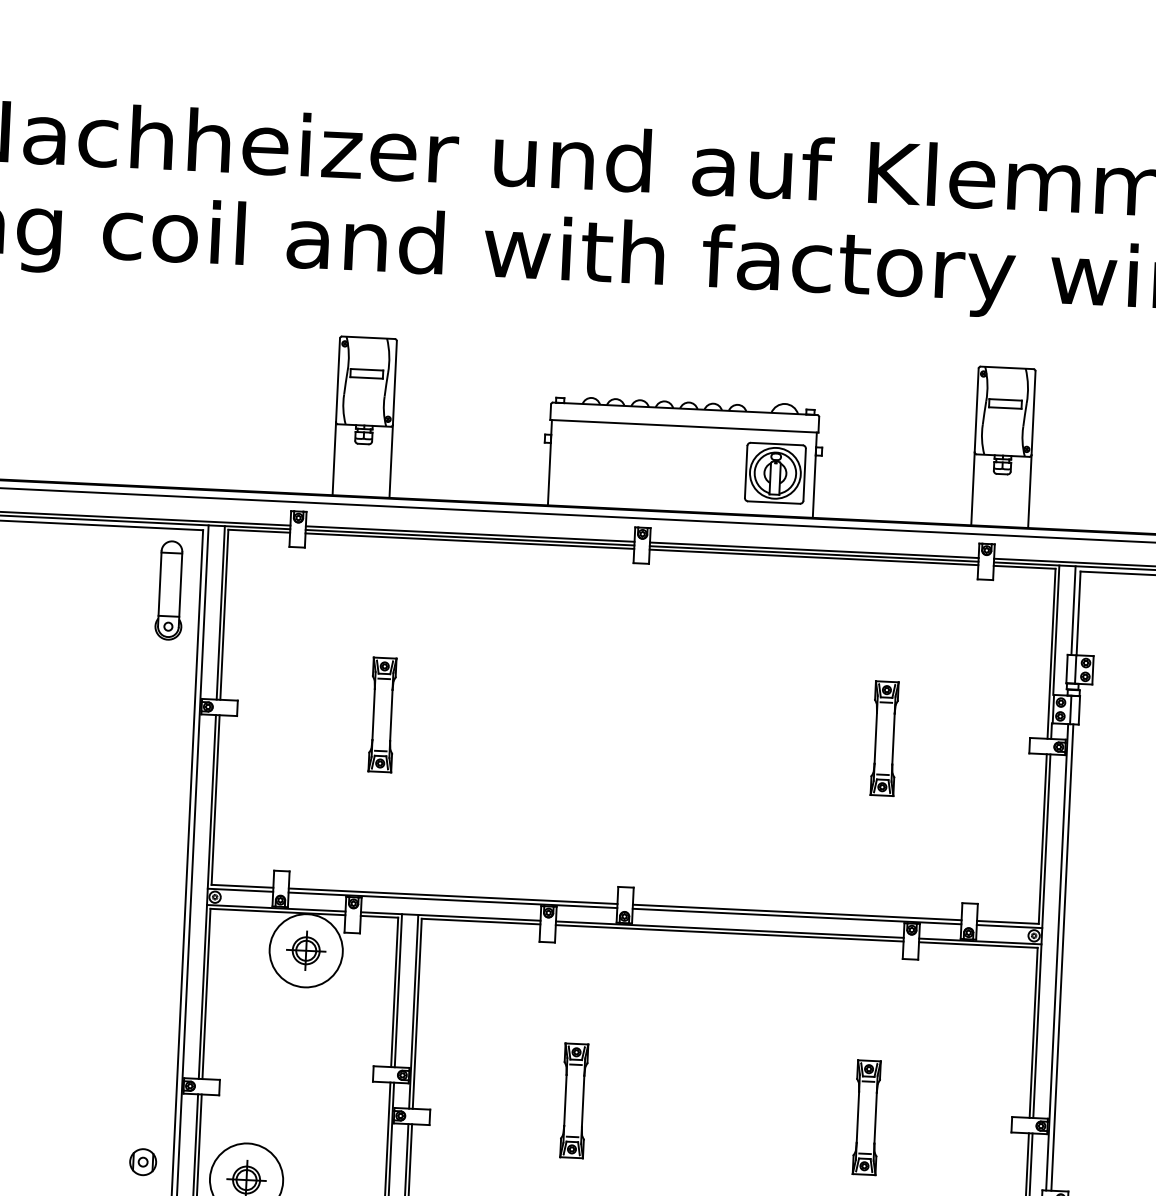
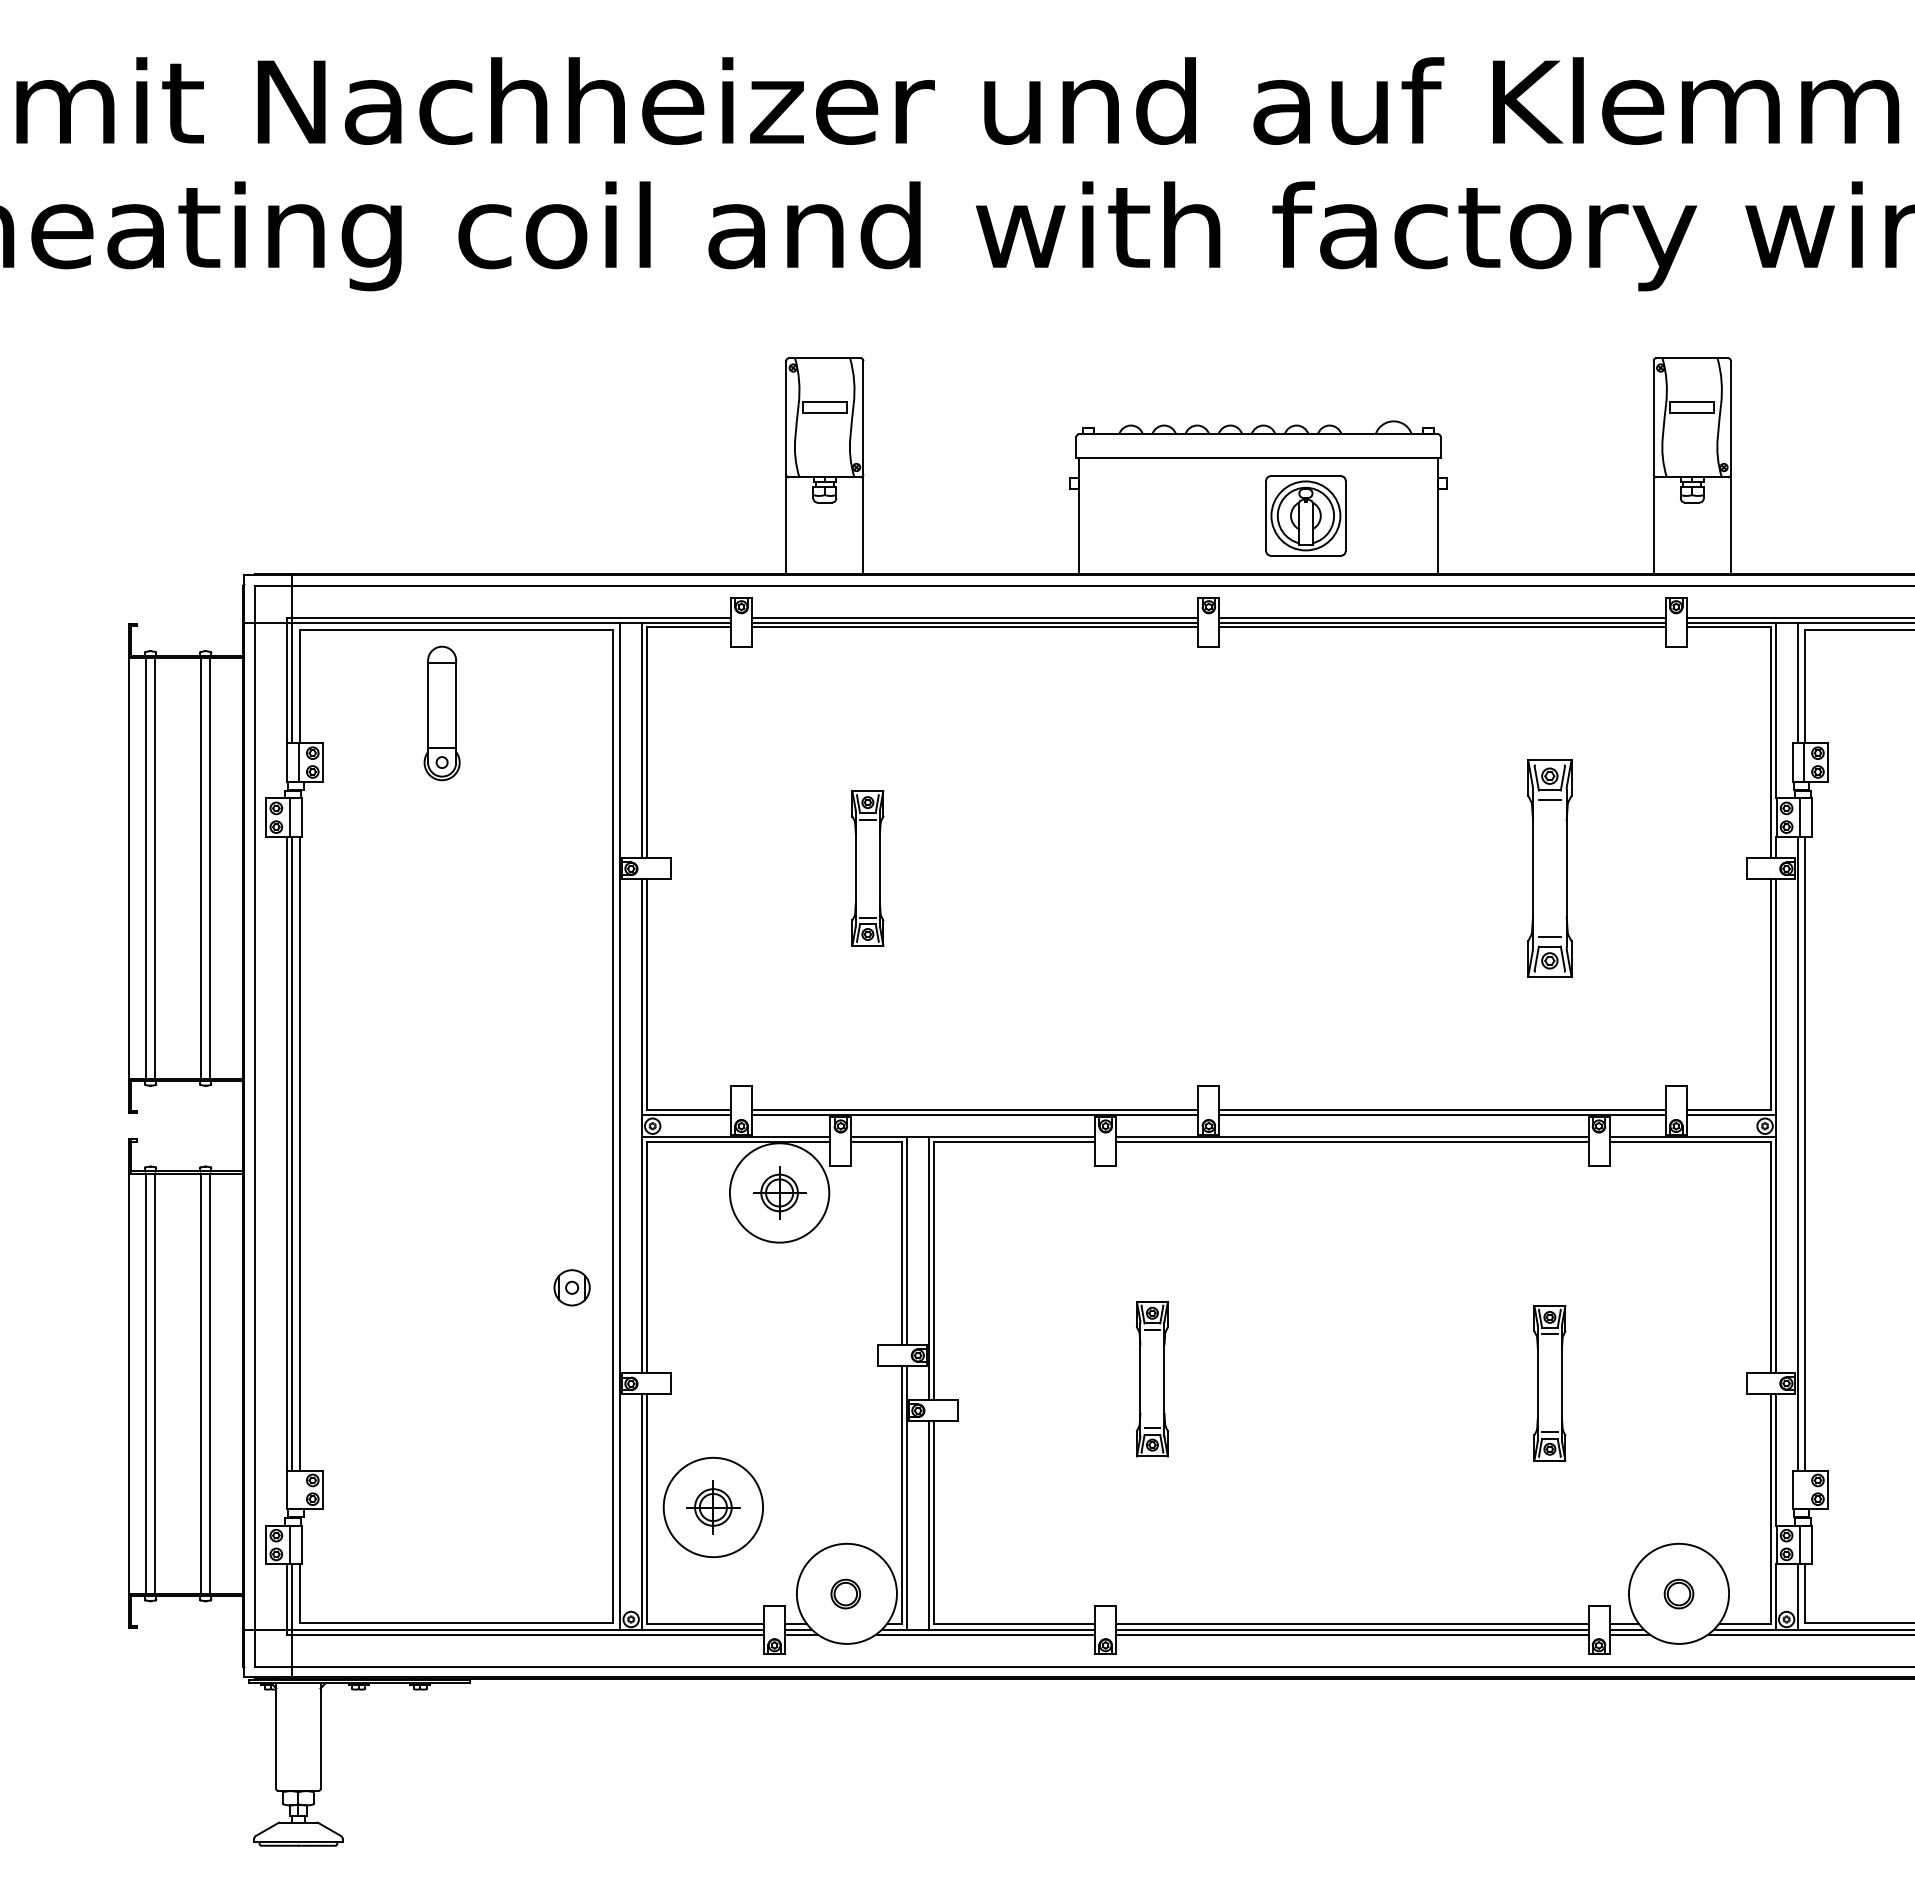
part: (775, 472) -> (1305, 515), moved
part: (169, 590) -> (441, 713), moved
part: (884, 738) -> (1549, 868), size x1.4
part: (142, 1161) -> (571, 1287), moved

